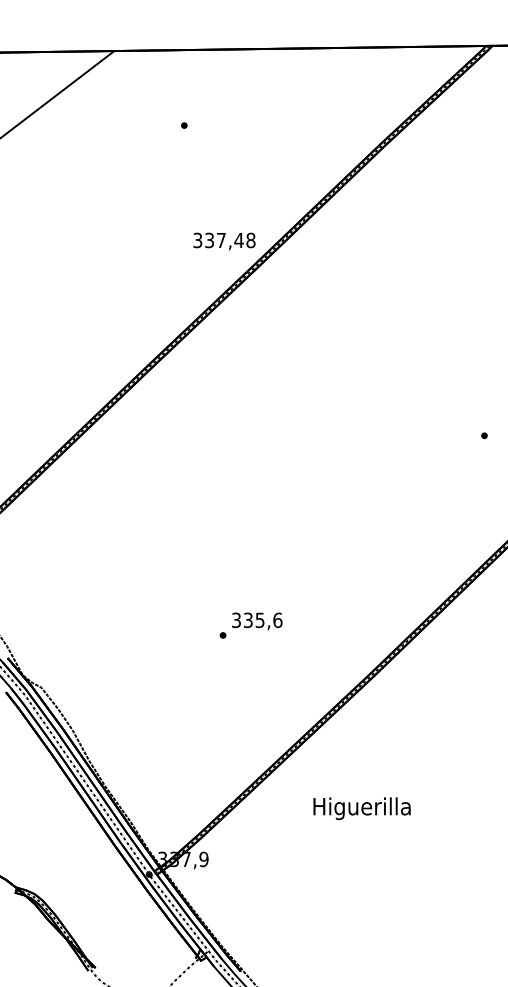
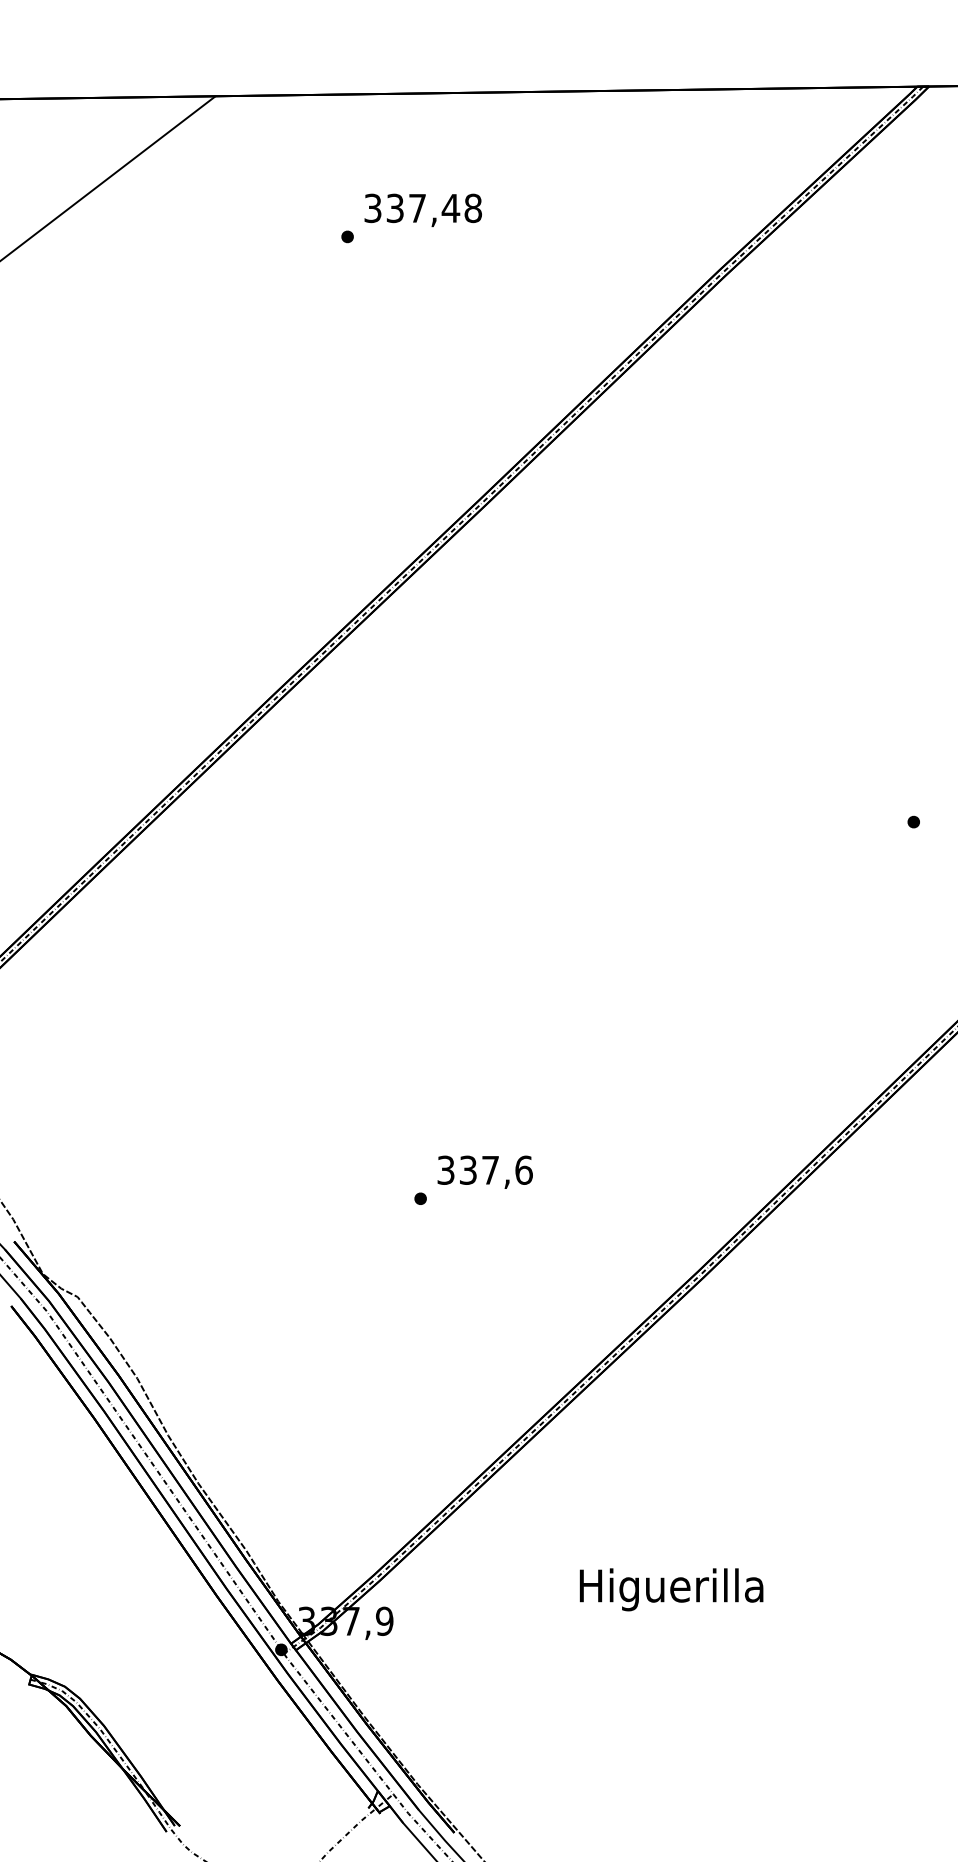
text: (224, 241) -> (423, 210), moved
text: (259, 620) -> (489, 1170), 335,6 -> 337,6
text: (361, 808) -> (670, 1589), moved

